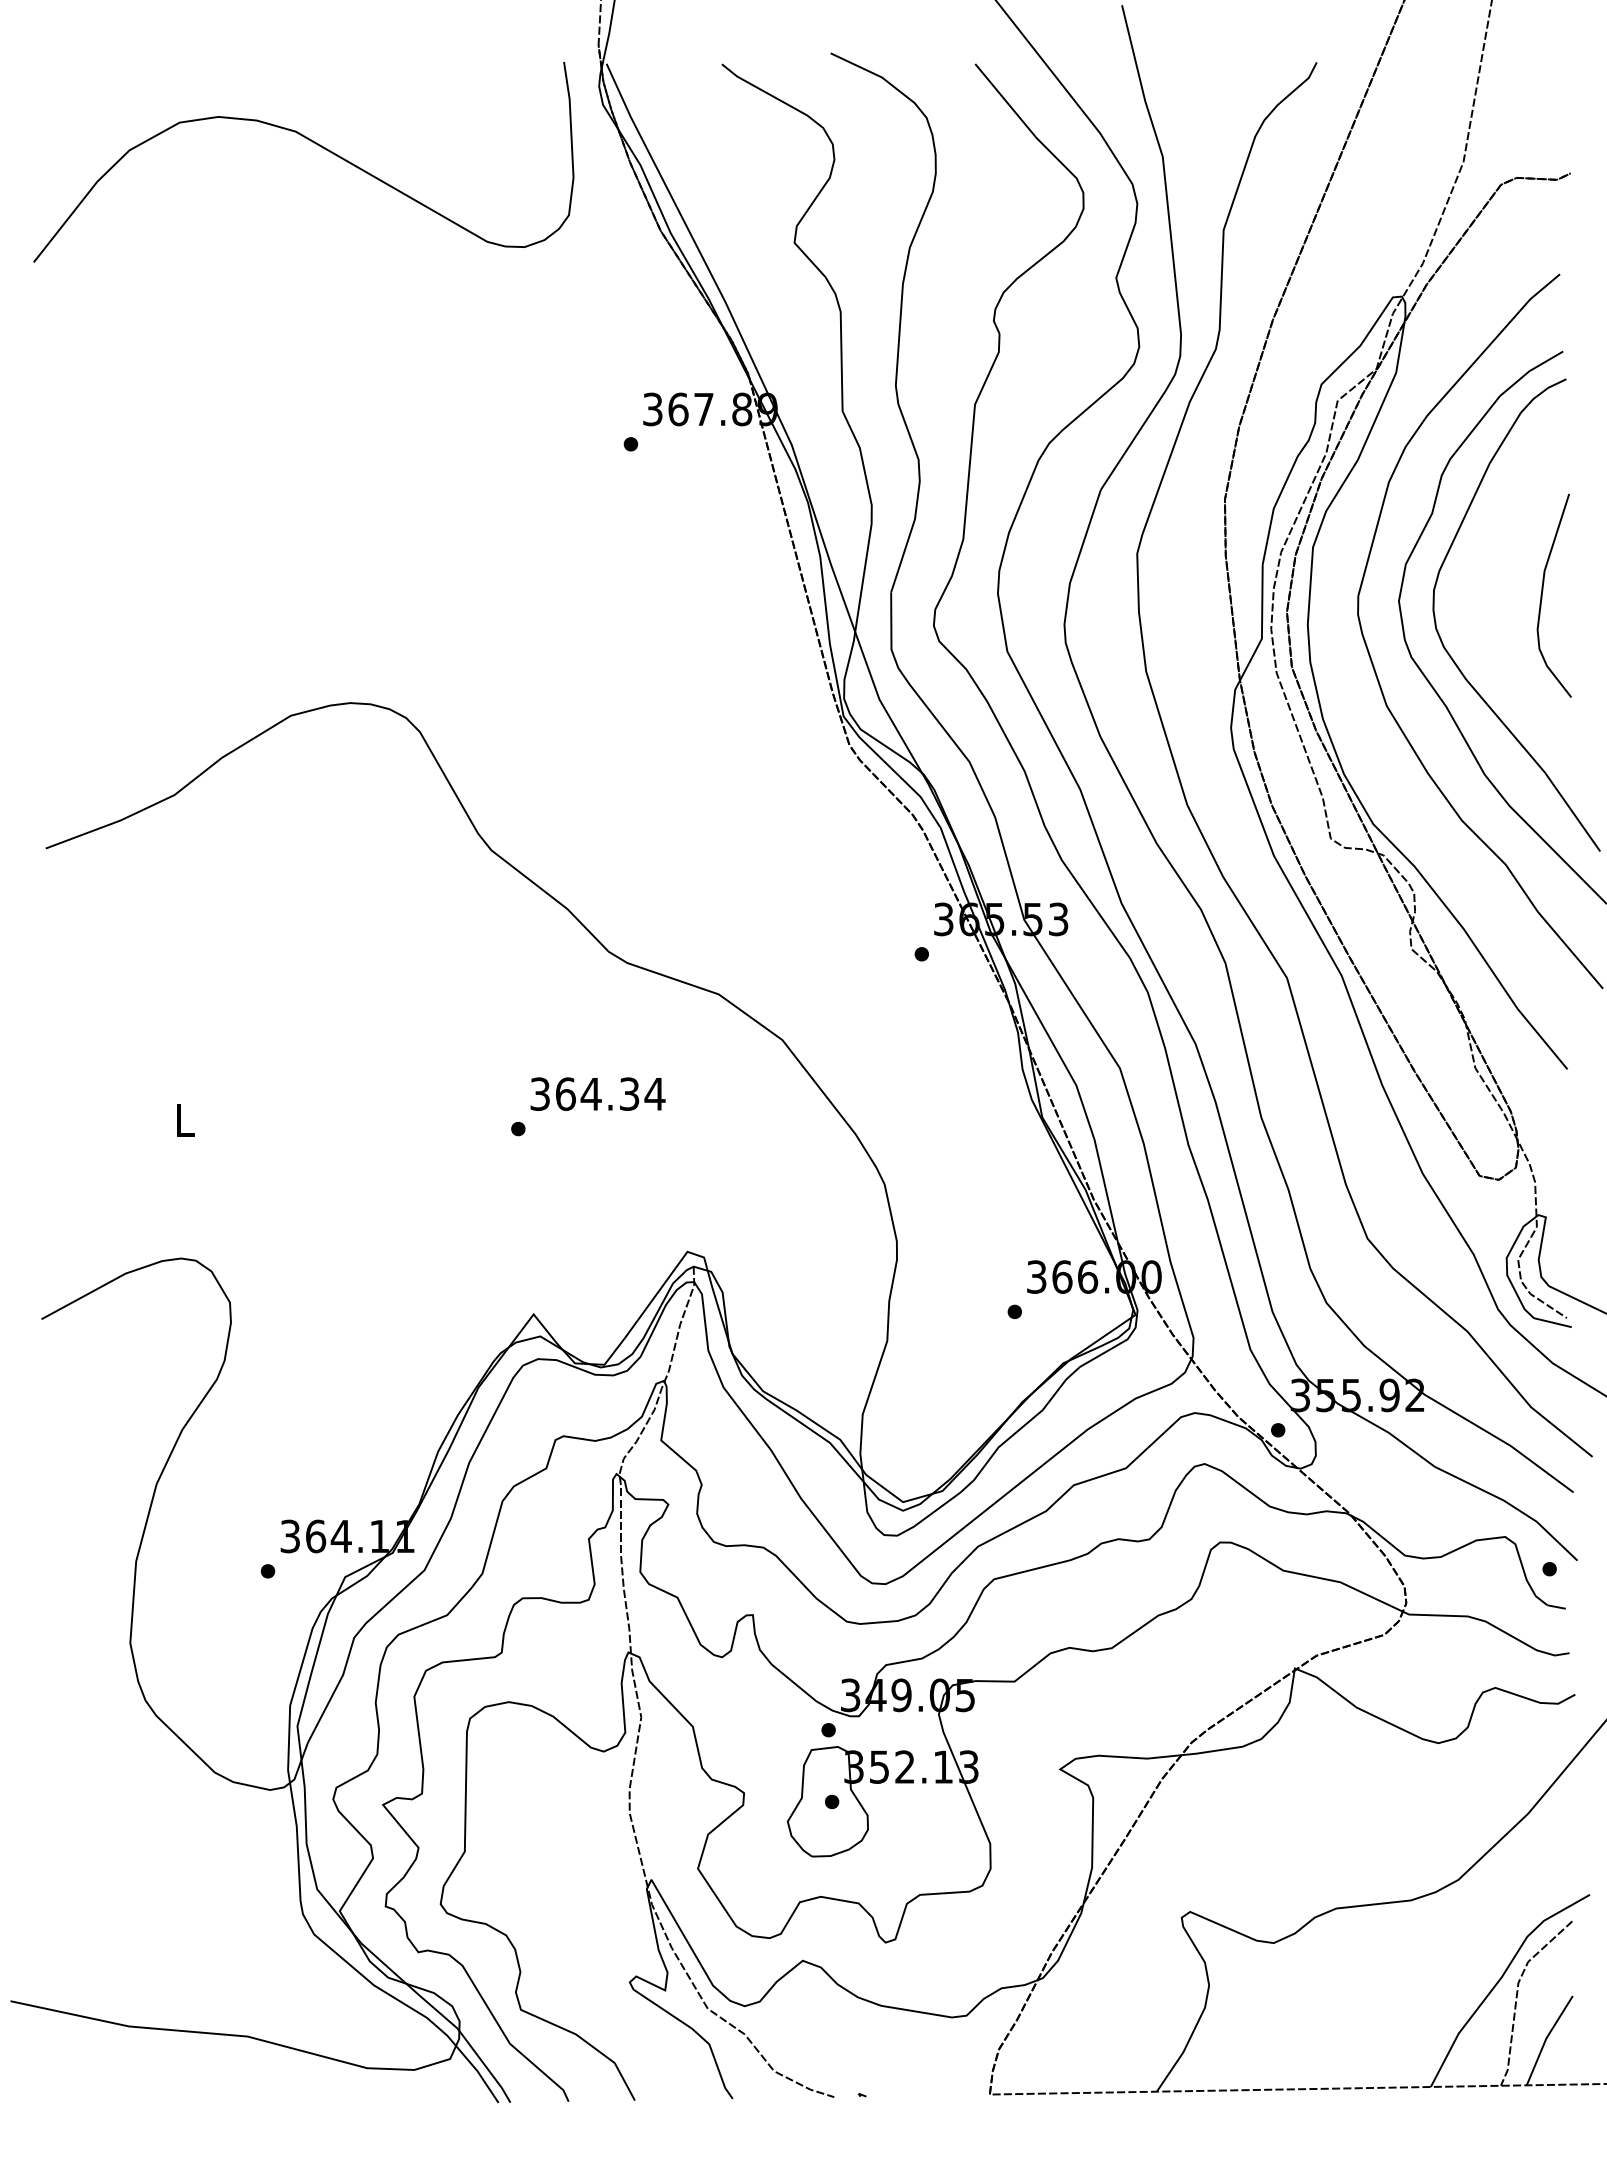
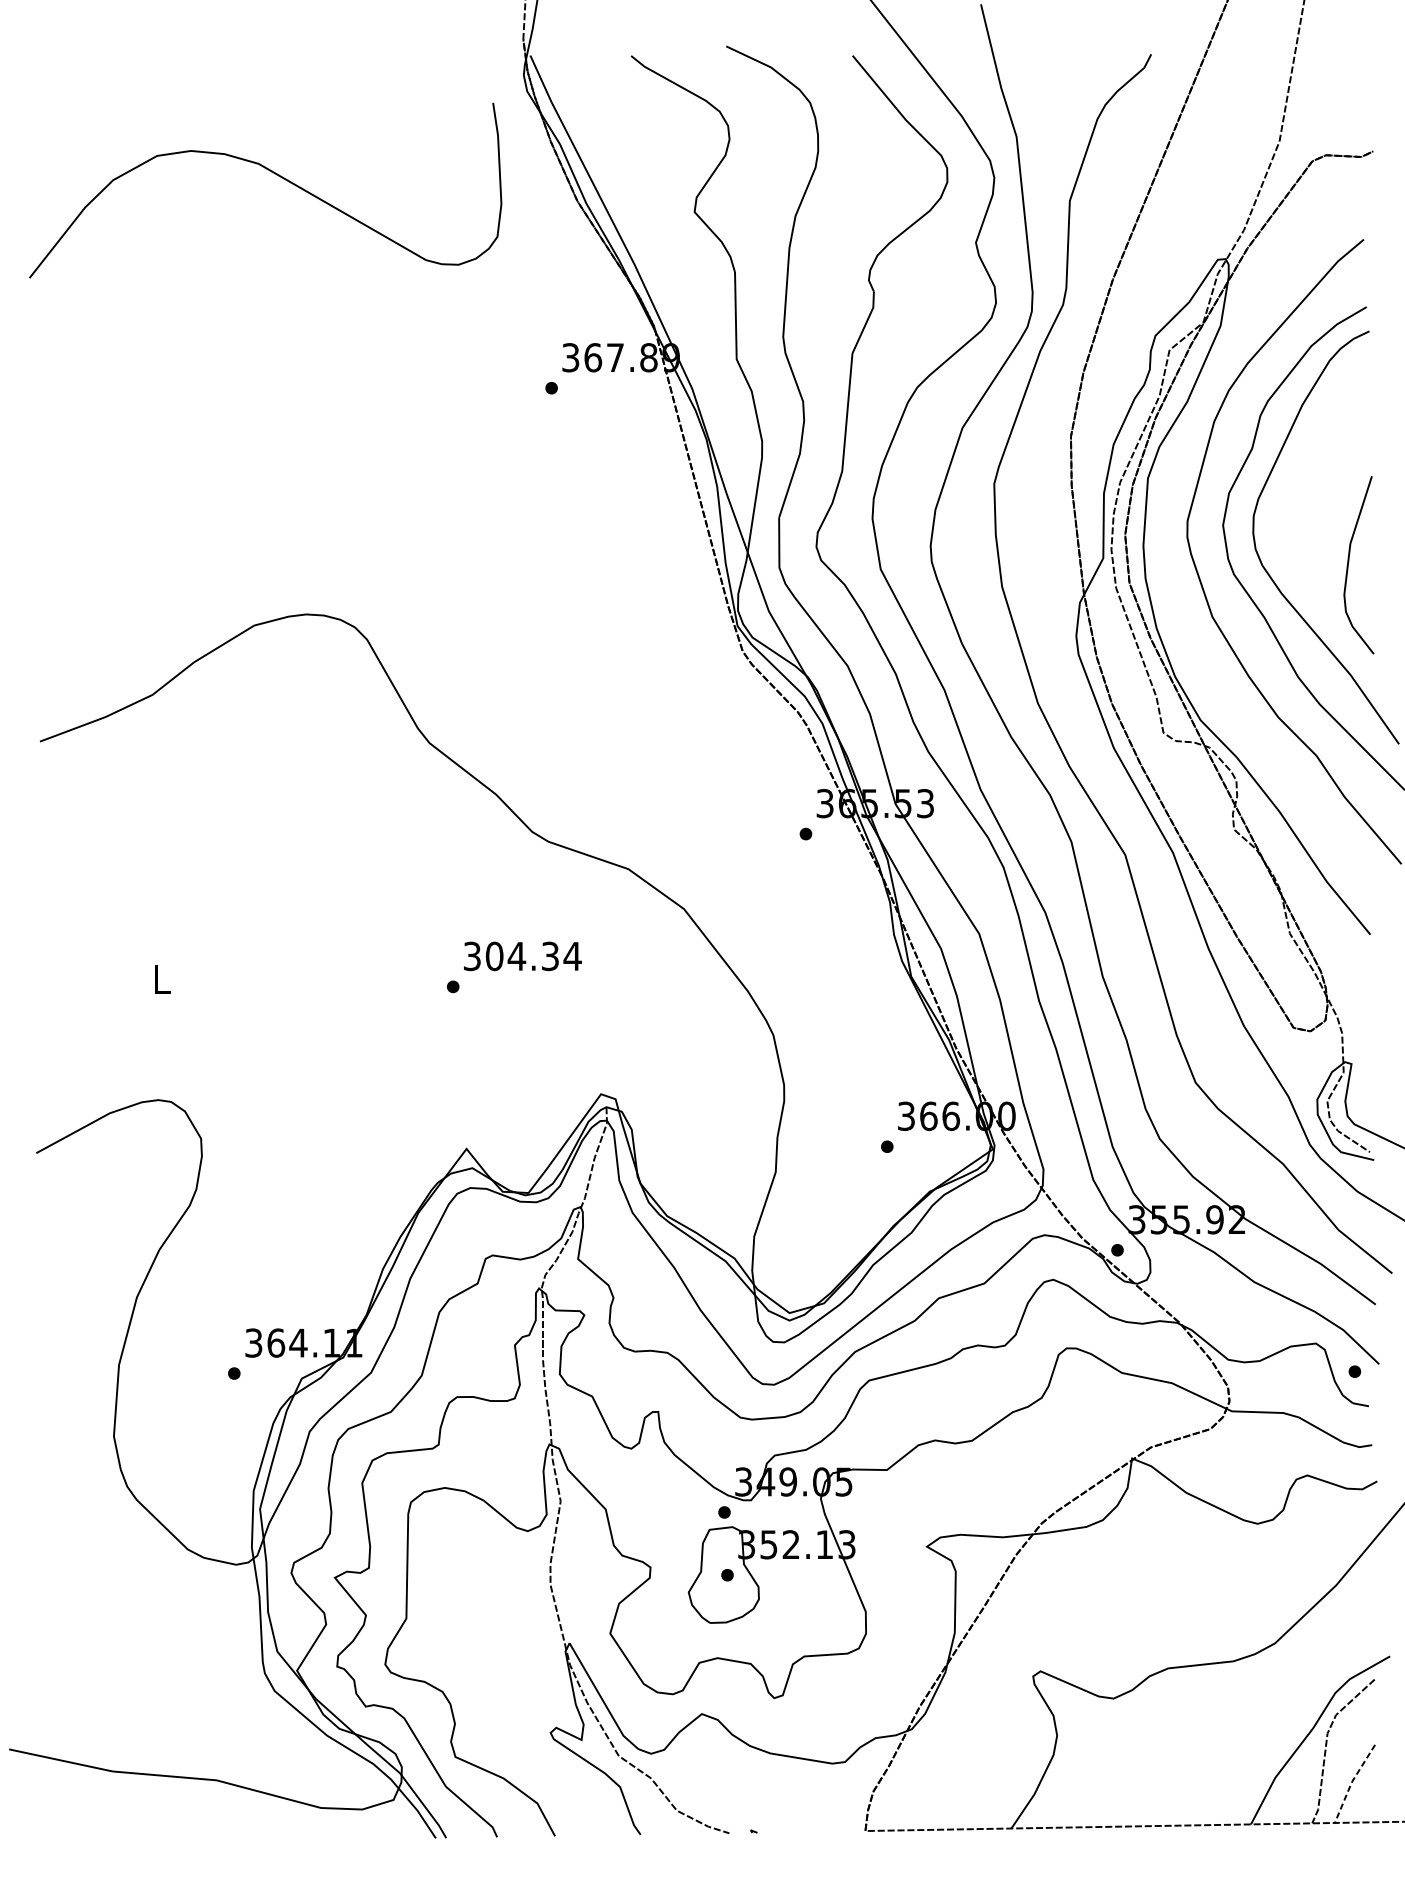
curve: (315, 144) -> (275, 175), moved
curve: (1542, 595) -> (1348, 564), moved
text: (565, 1093) -> (494, 955), 364.34 -> 304.34
line: (1546, 2039) -> (1352, 1782), solid -> dashed

